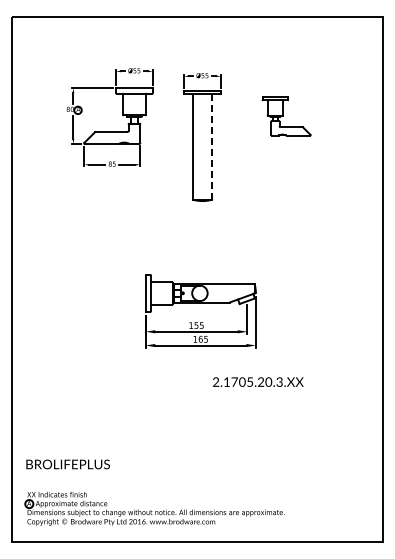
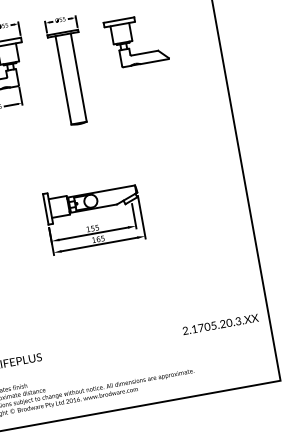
part: (286, 115) -> (136, 40), size x1.43
line: (211, 147) -> (78, 78), dashed -> solid
text: (258, 381) -> (220, 323), moved

